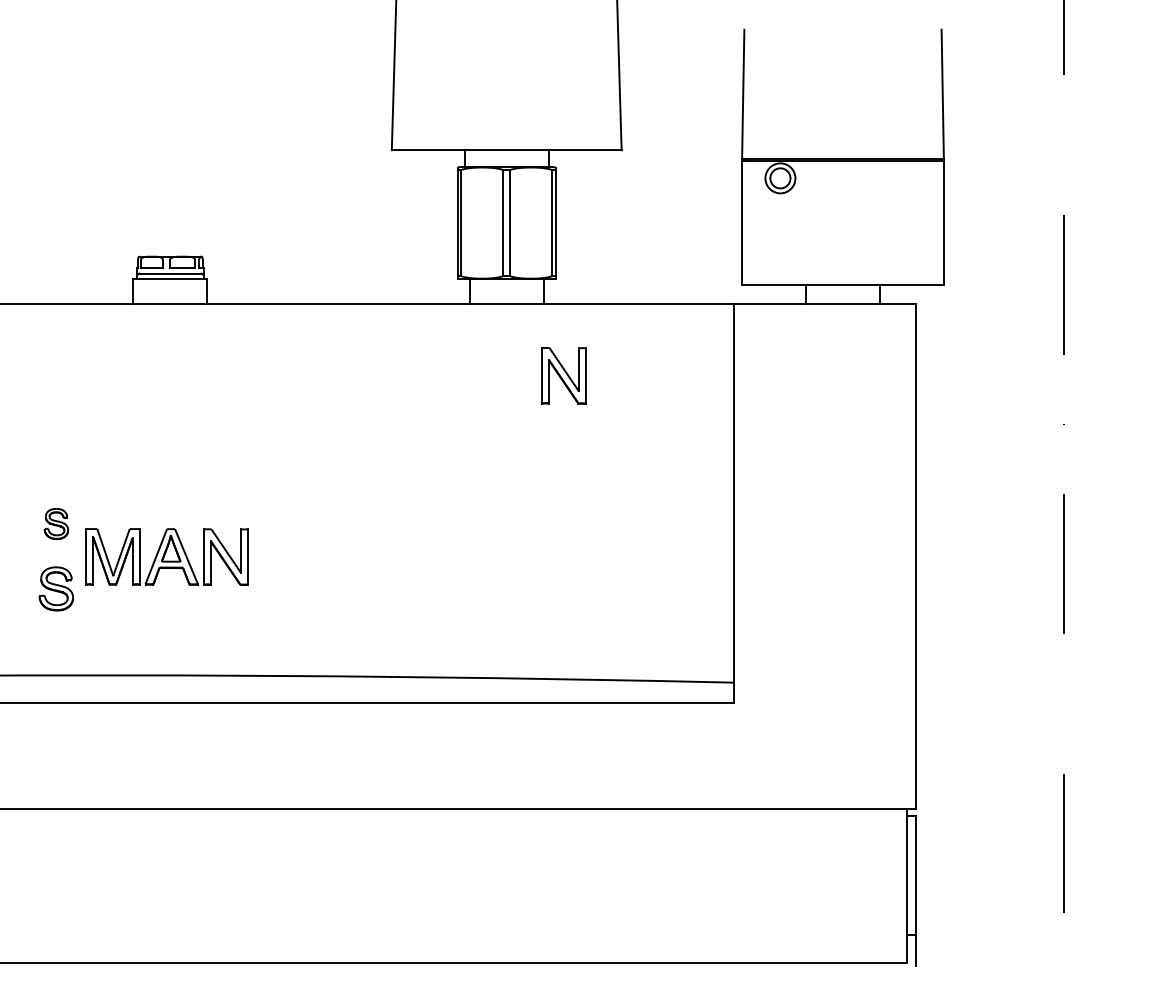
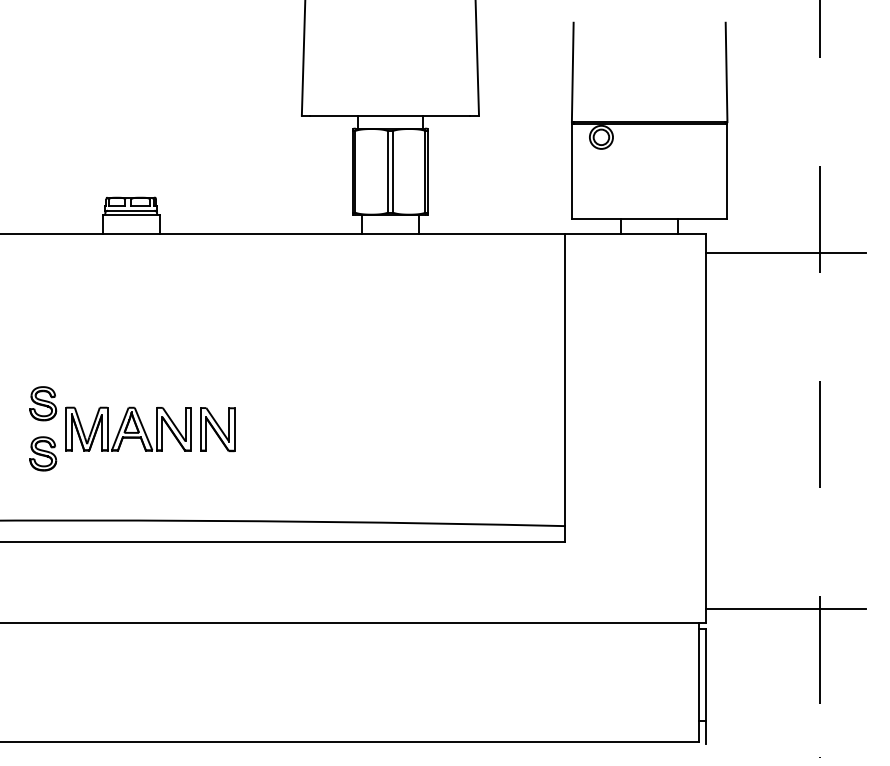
line: (1019, 327) -> (785, 252), added
part: (563, 375) -> (217, 429), moved
part: (56, 523) -> (43, 403), size x1.43
line: (1019, 790) -> (785, 609), added

